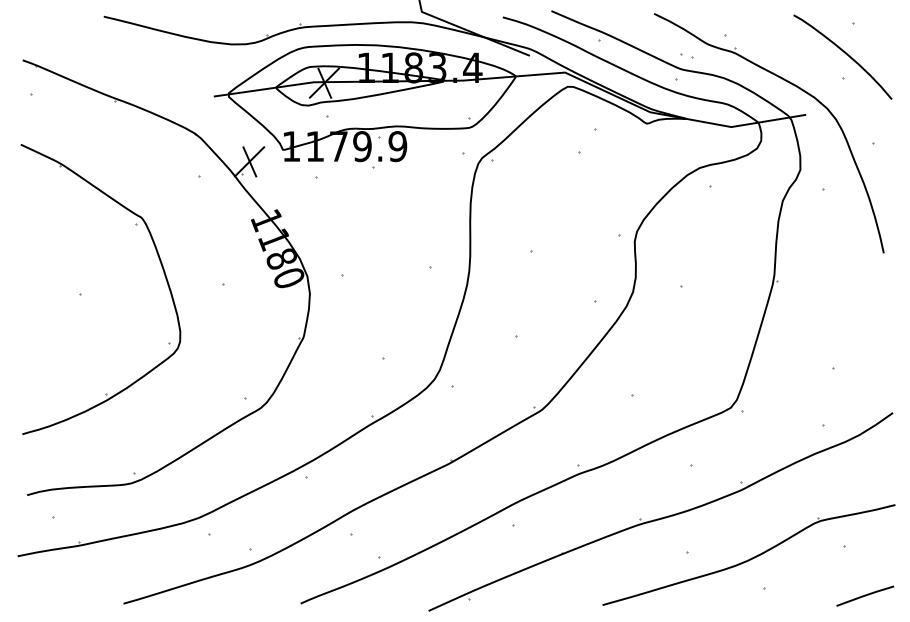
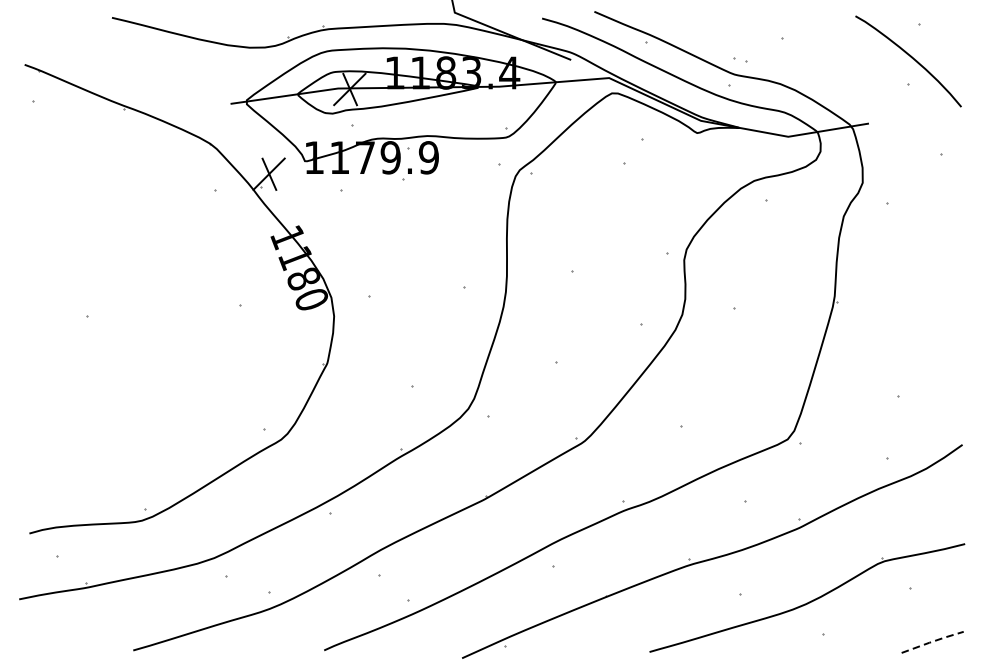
part: (792, 85) -> (854, 91), removed
part: (161, 267) -> (174, 288), removed
line: (865, 595) -> (932, 641), solid -> dashed

